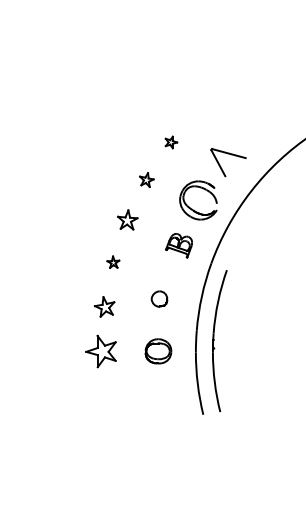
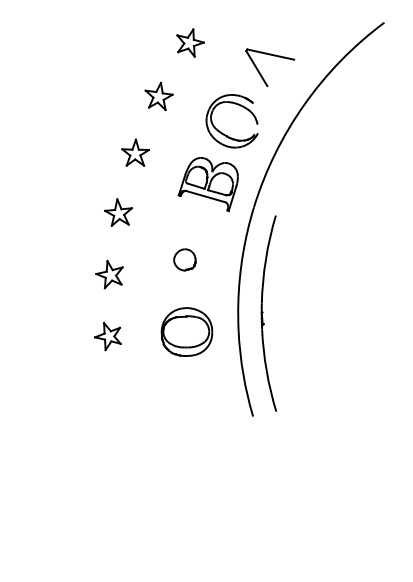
part: (171, 142) -> (190, 43), size x1.67
part: (146, 179) -> (158, 95), size x1.43
part: (178, 245) -> (207, 184), size x1.67
part: (113, 261) -> (118, 211), size x1.67
part: (100, 351) -> (107, 336), size x0.62
part: (158, 351) -> (187, 332), size x1.43

